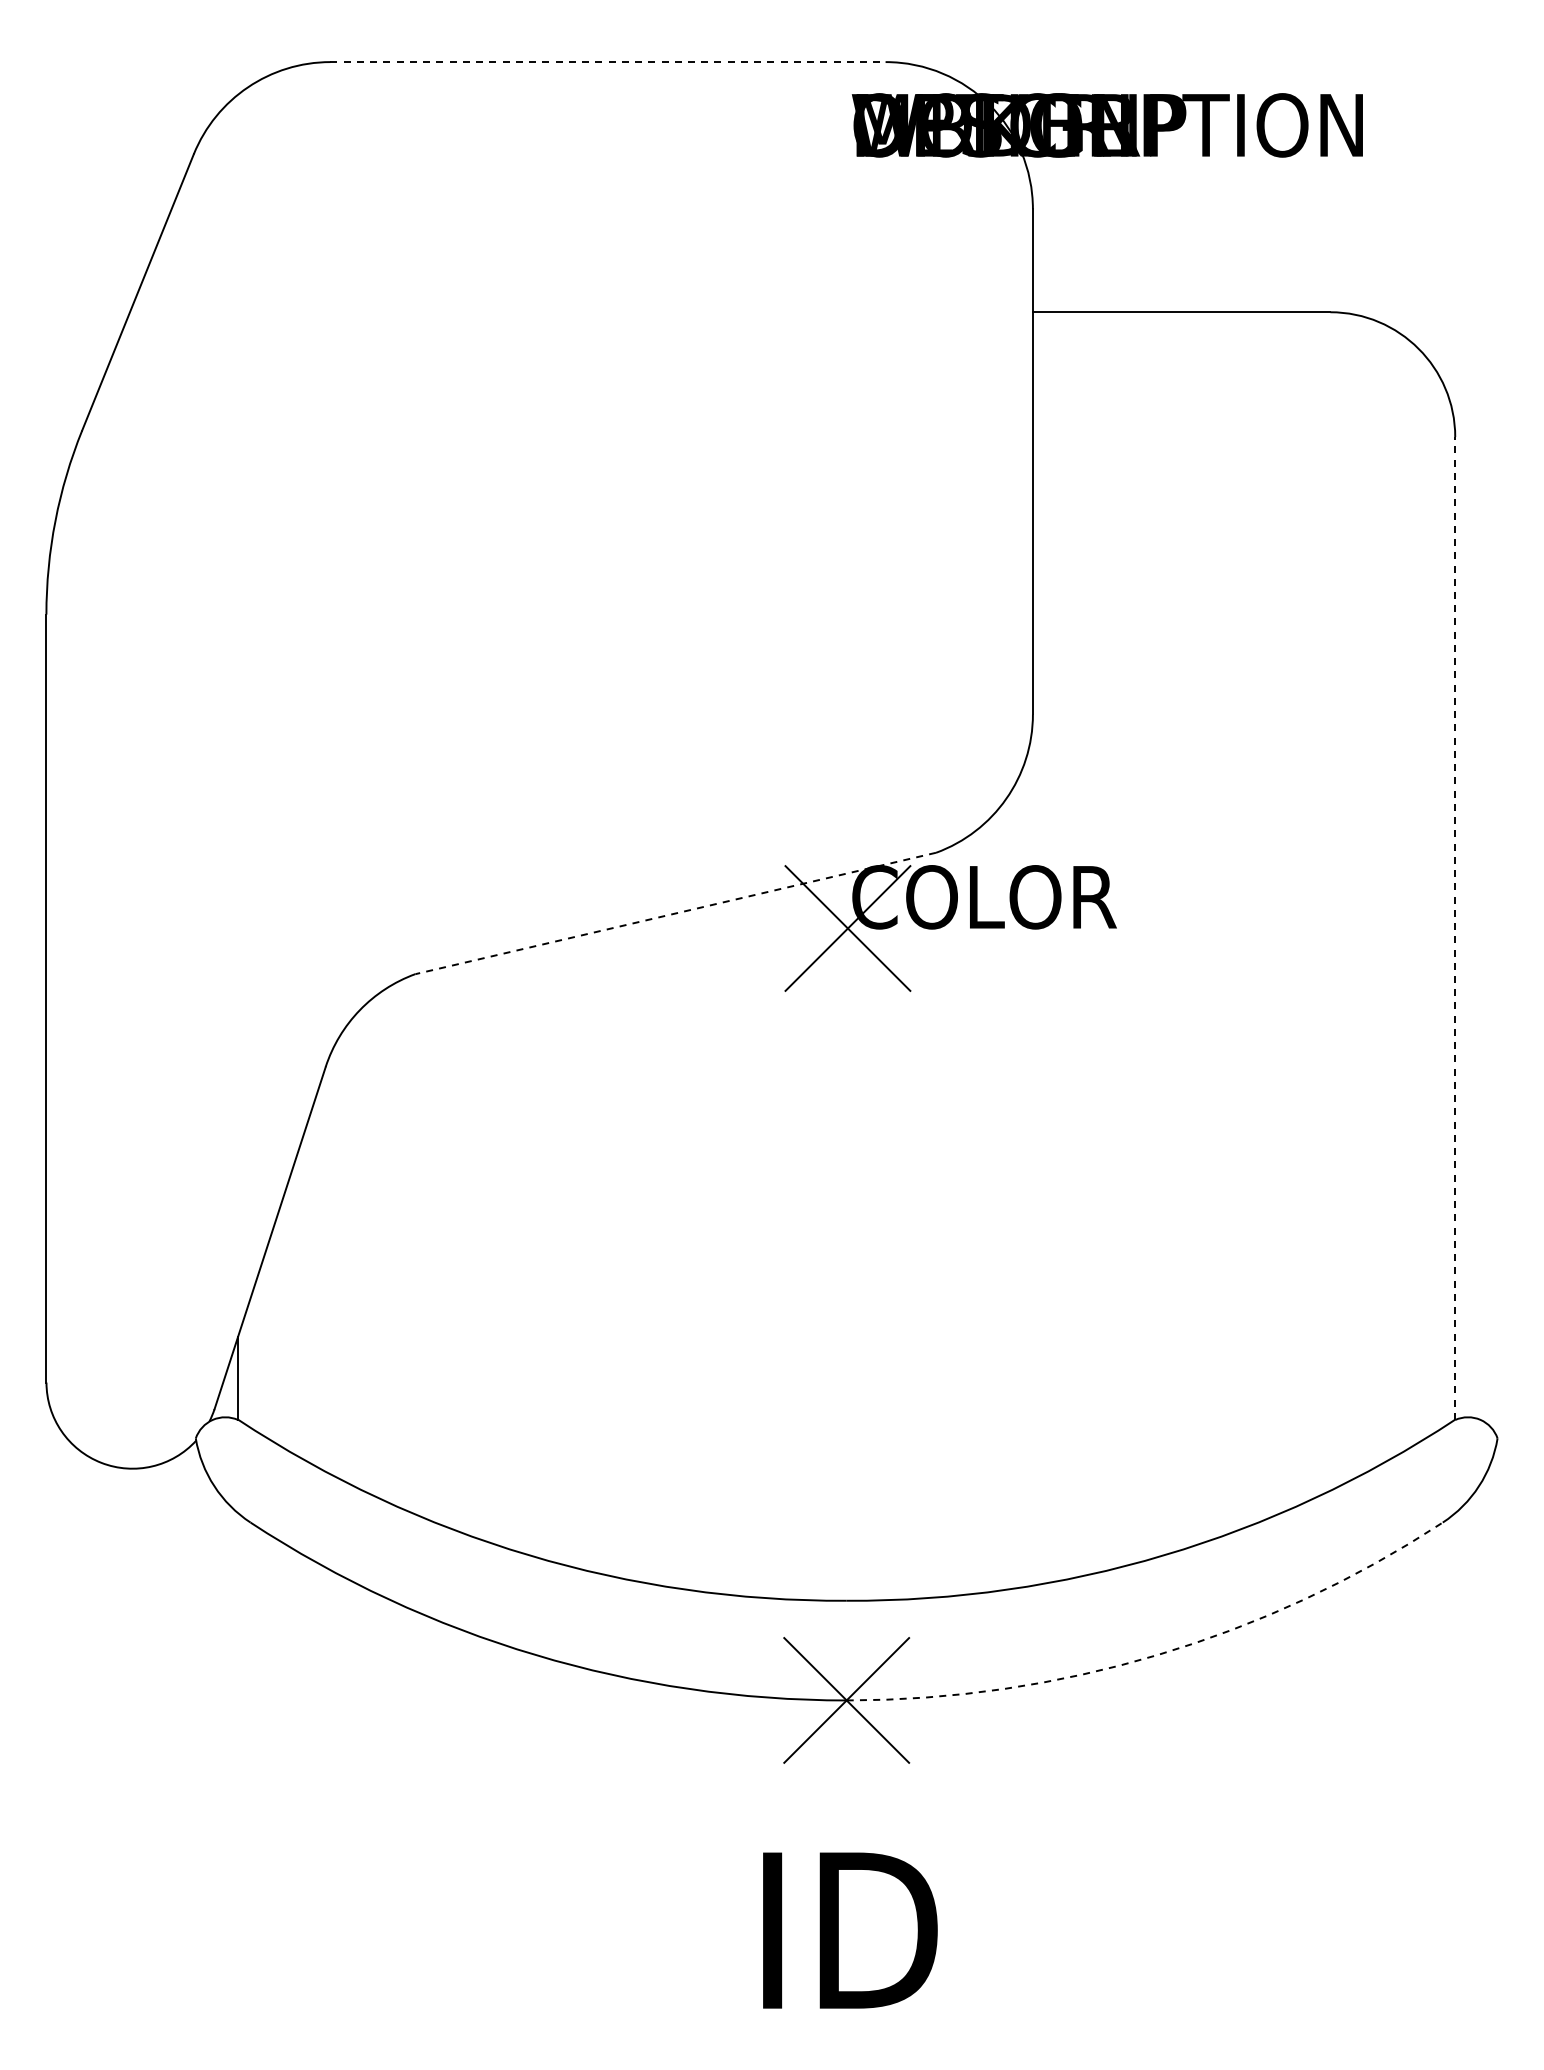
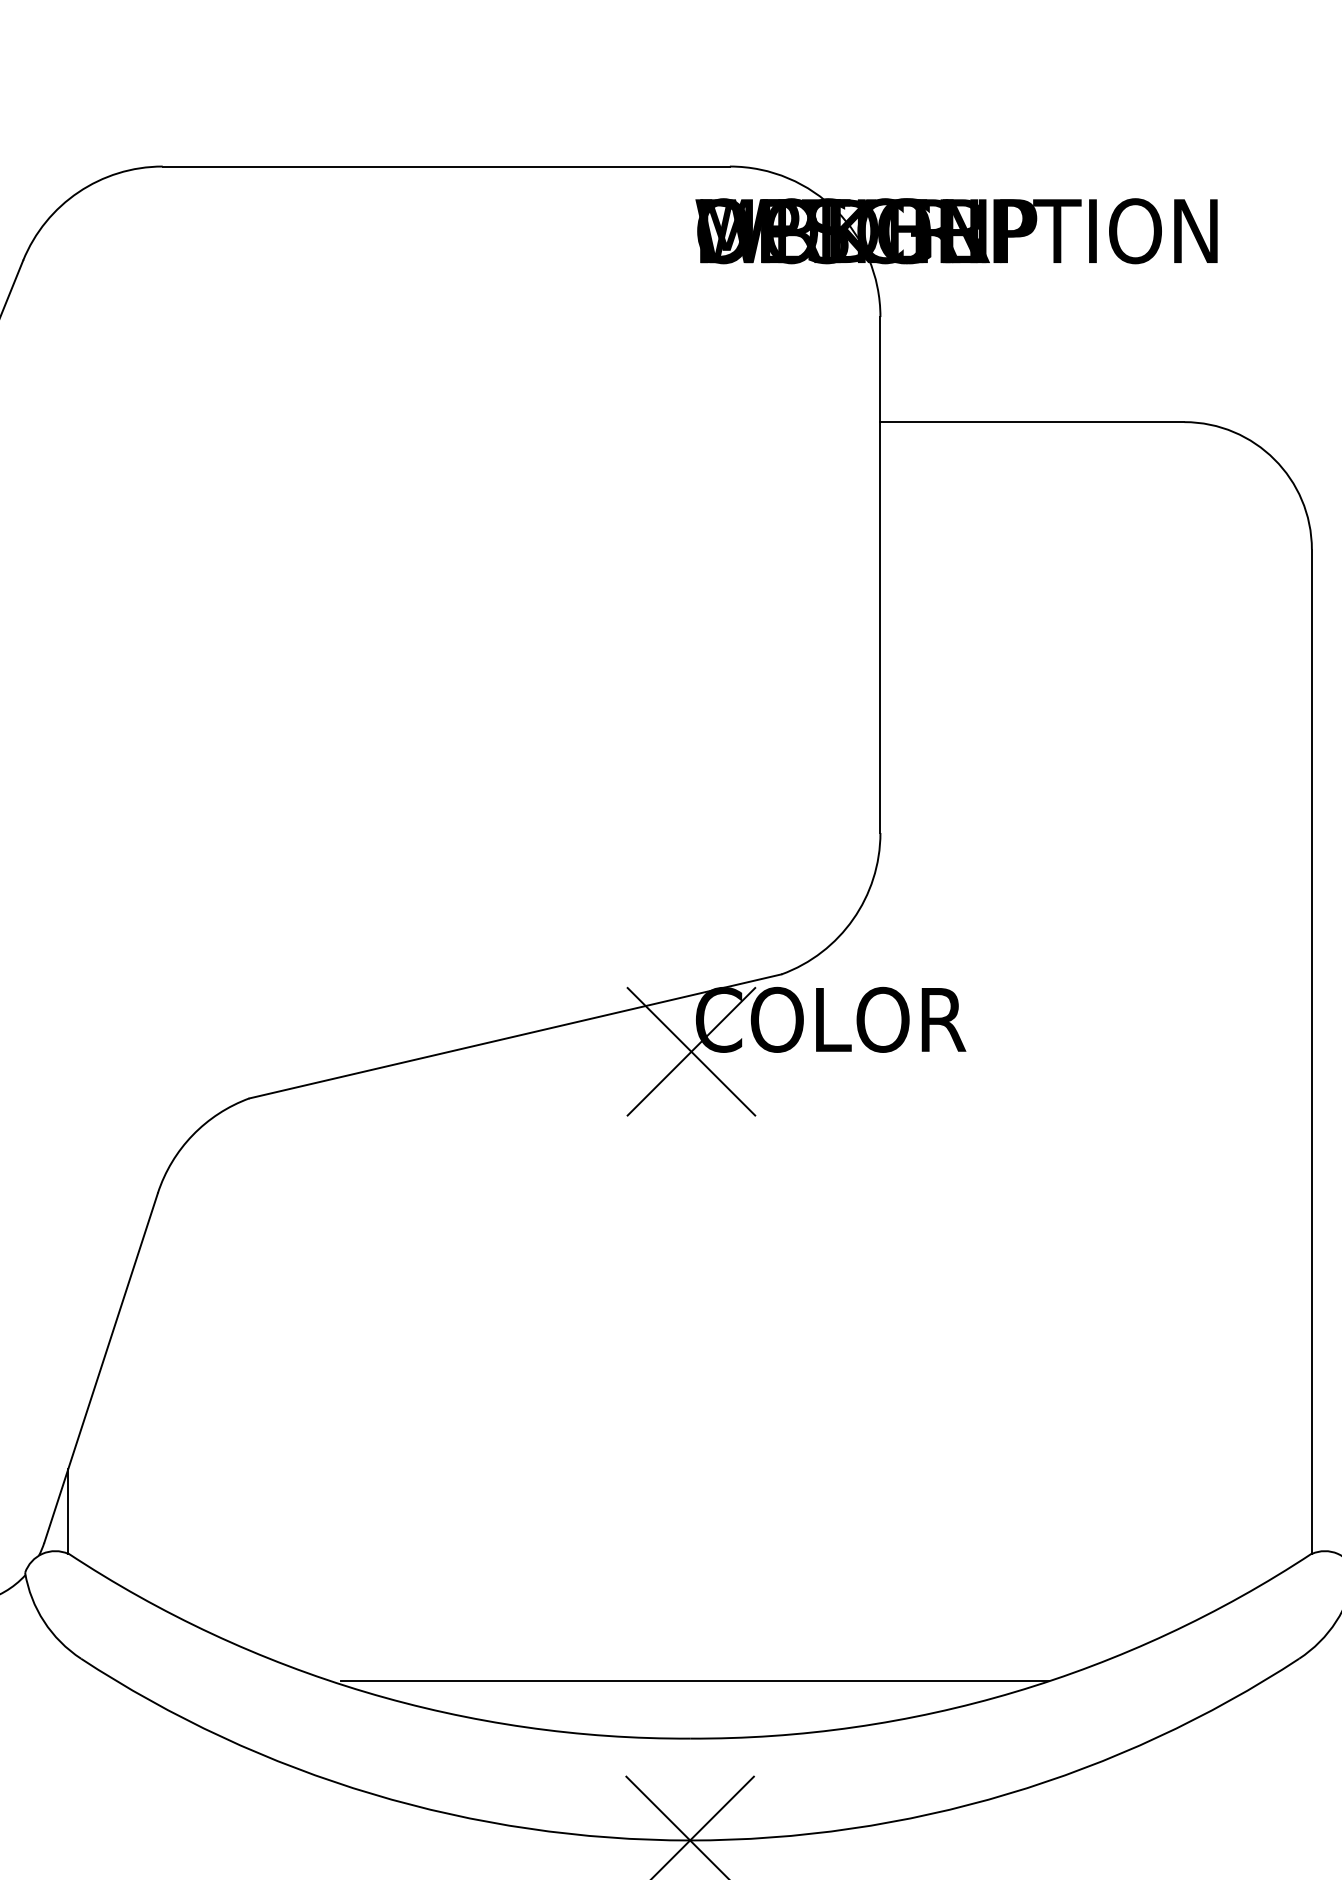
line: (608, 62) -> (446, 166), dashed -> solid
line: (675, 913) -> (515, 1036), dashed -> solid
line: (1455, 928) -> (1312, 1051), dashed -> solid
line: (850, 1544) -> (694, 1681), added
arc: (1157, 1655) -> (1007, 1794), dashed -> solid

